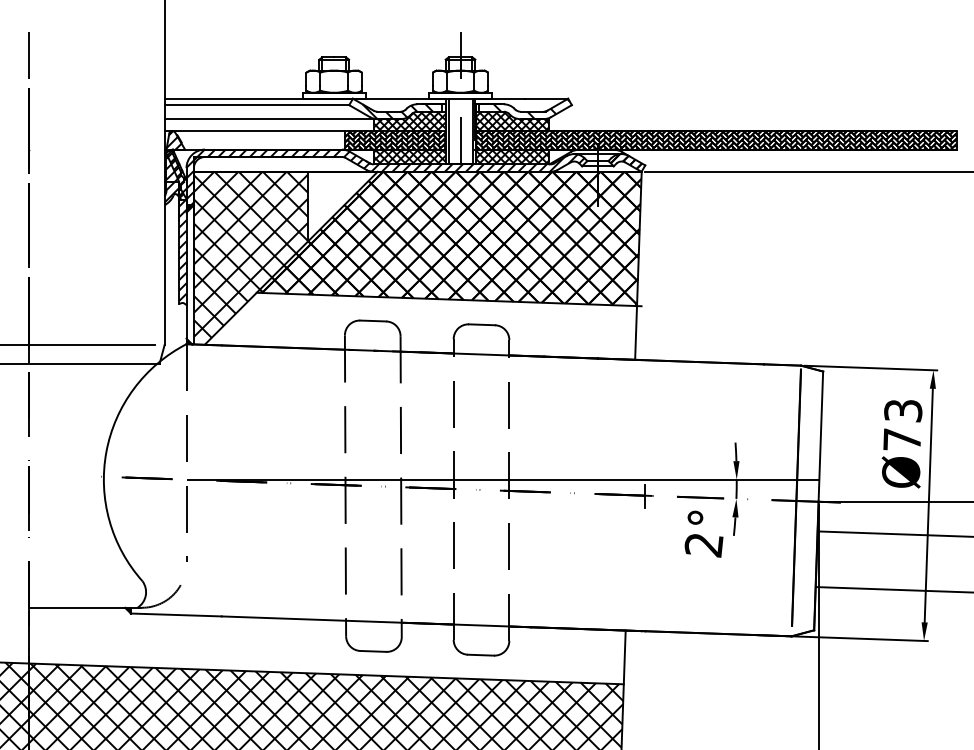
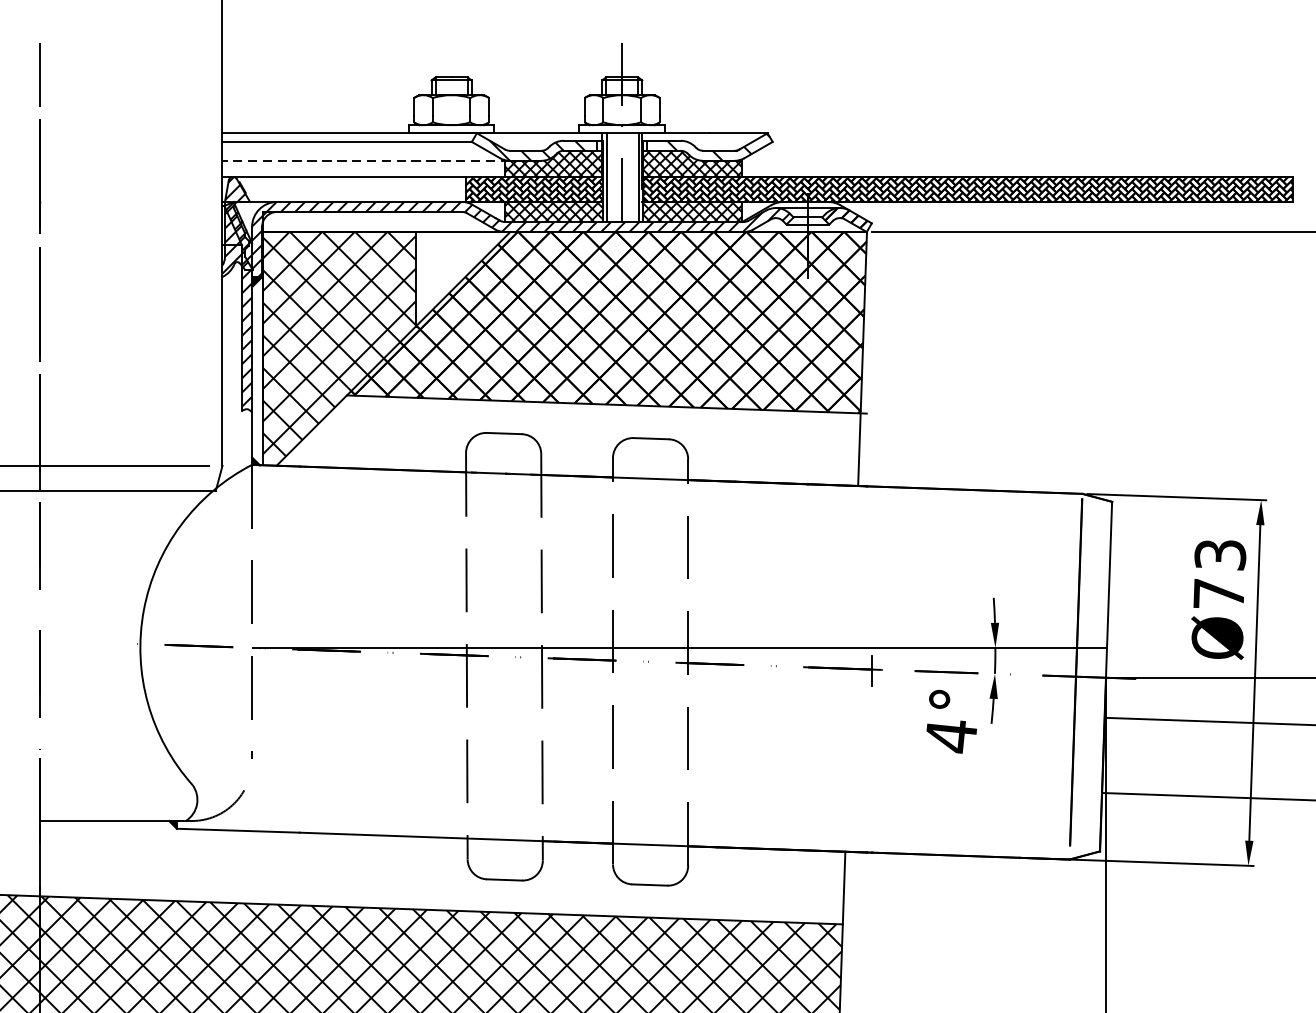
line: (270, 119) -> (365, 161), solid -> dashed
text: (703, 545) -> (950, 736), 2° -> 4°

